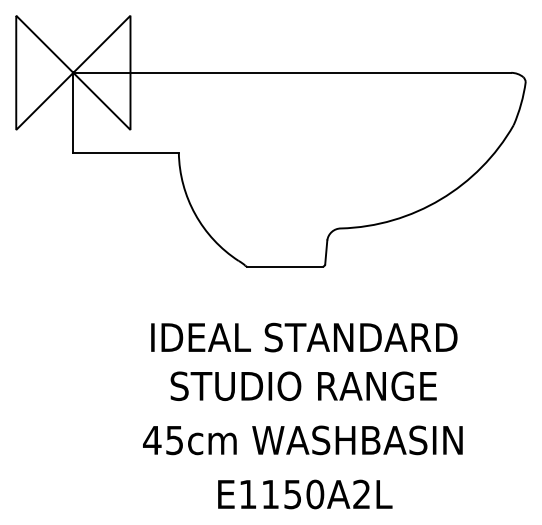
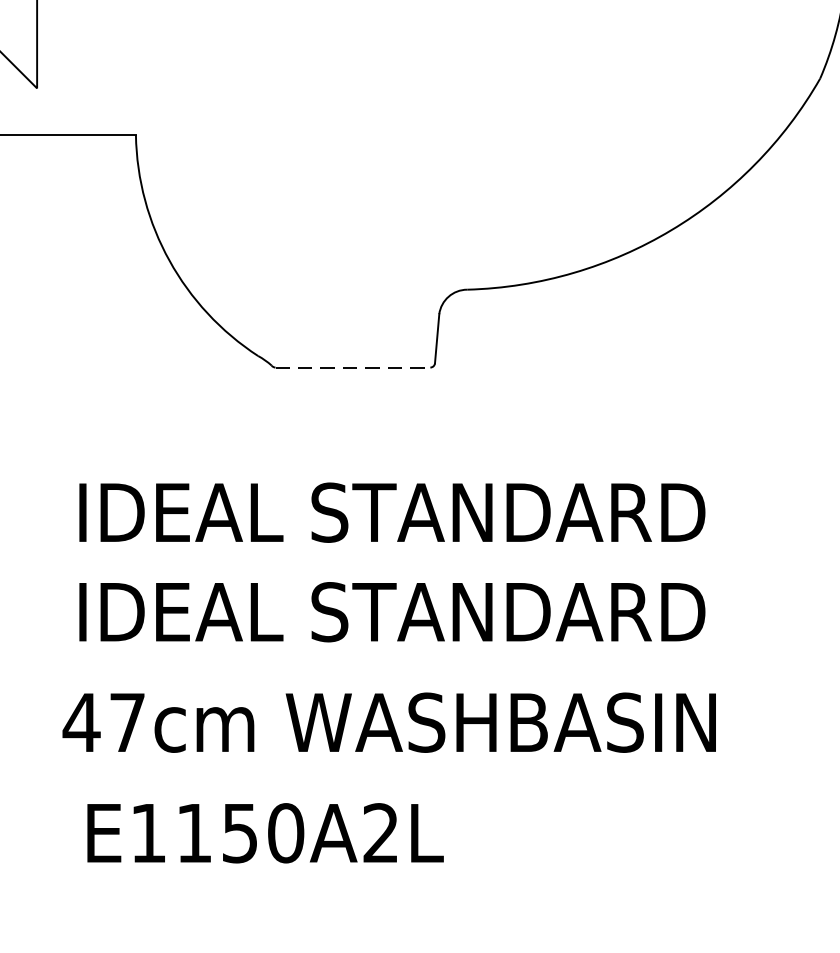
line: (285, 266) -> (353, 367), solid -> dashed
text: (304, 386) -> (392, 612), STUDIO RANGE -> IDEAL STANDARD
text: (174, 440) -> (127, 722), 45cm -> 47cm
text: (305, 494) -> (265, 833), moved

